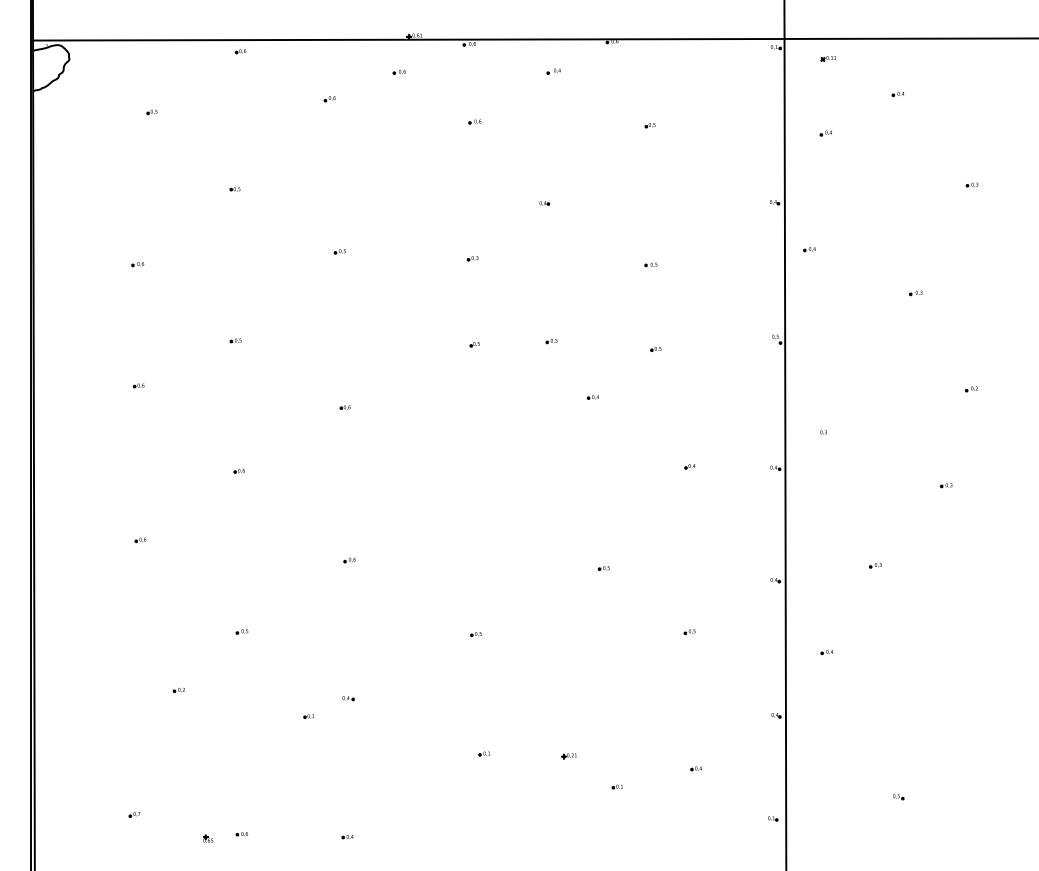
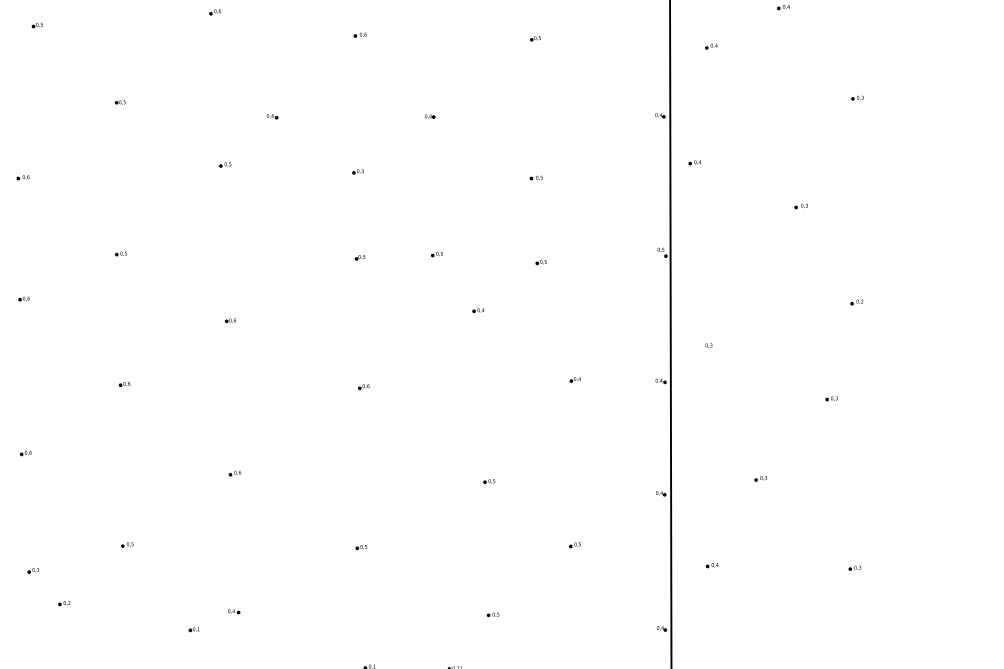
part: (386, 203) -> (271, 116), added
part: (477, 473) -> (362, 386), added
part: (969, 654) -> (854, 567), added
part: (147, 657) -> (32, 570), added
part: (607, 701) -> (492, 614), added

